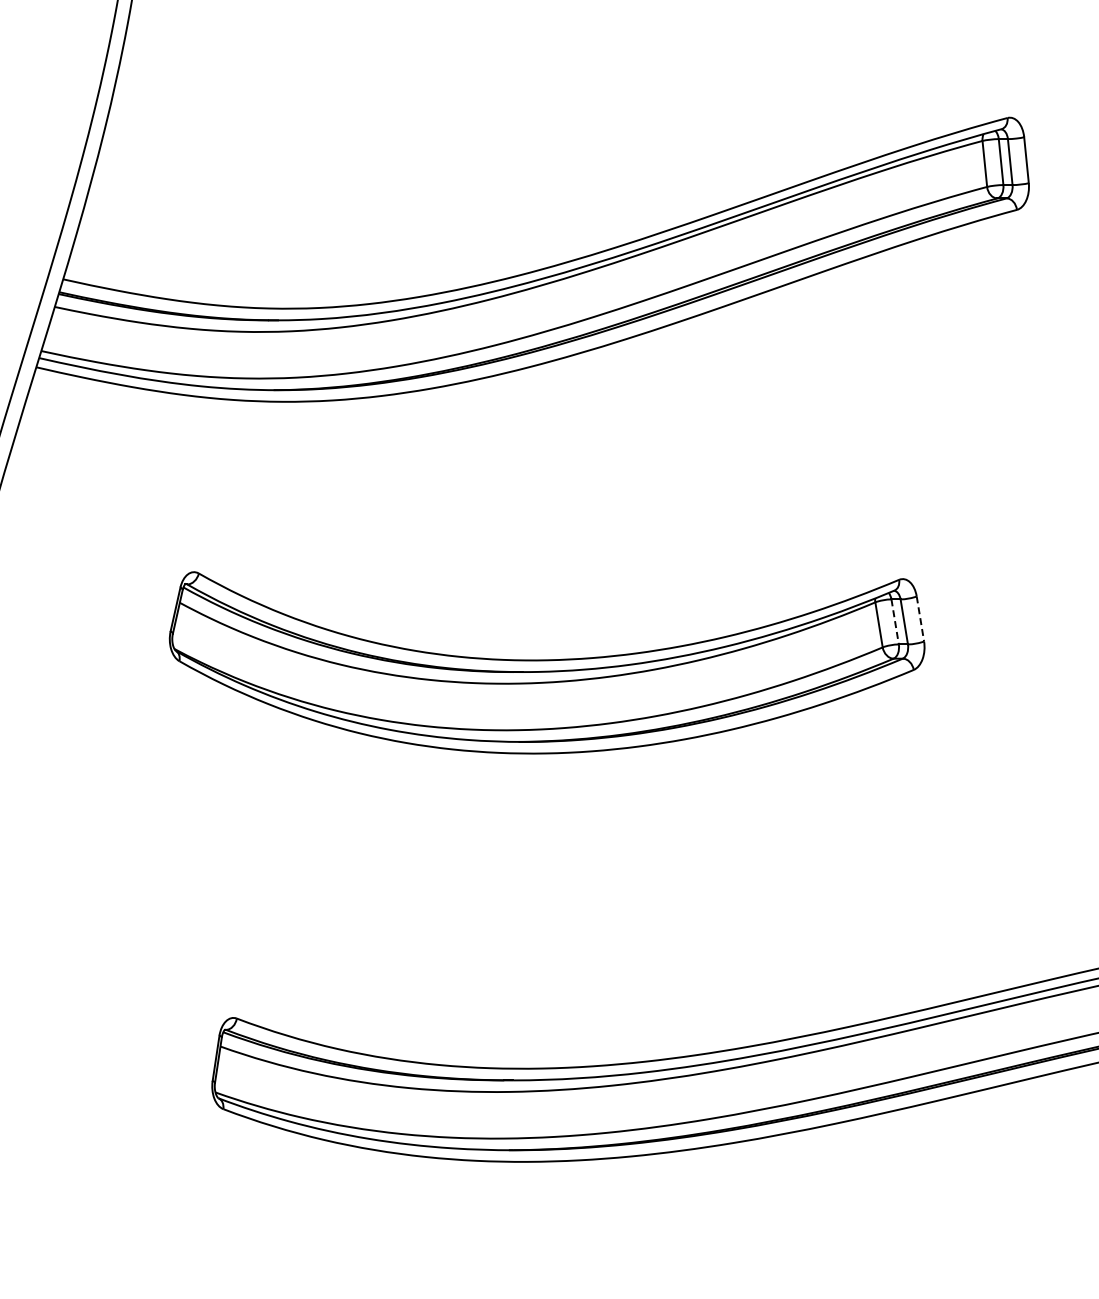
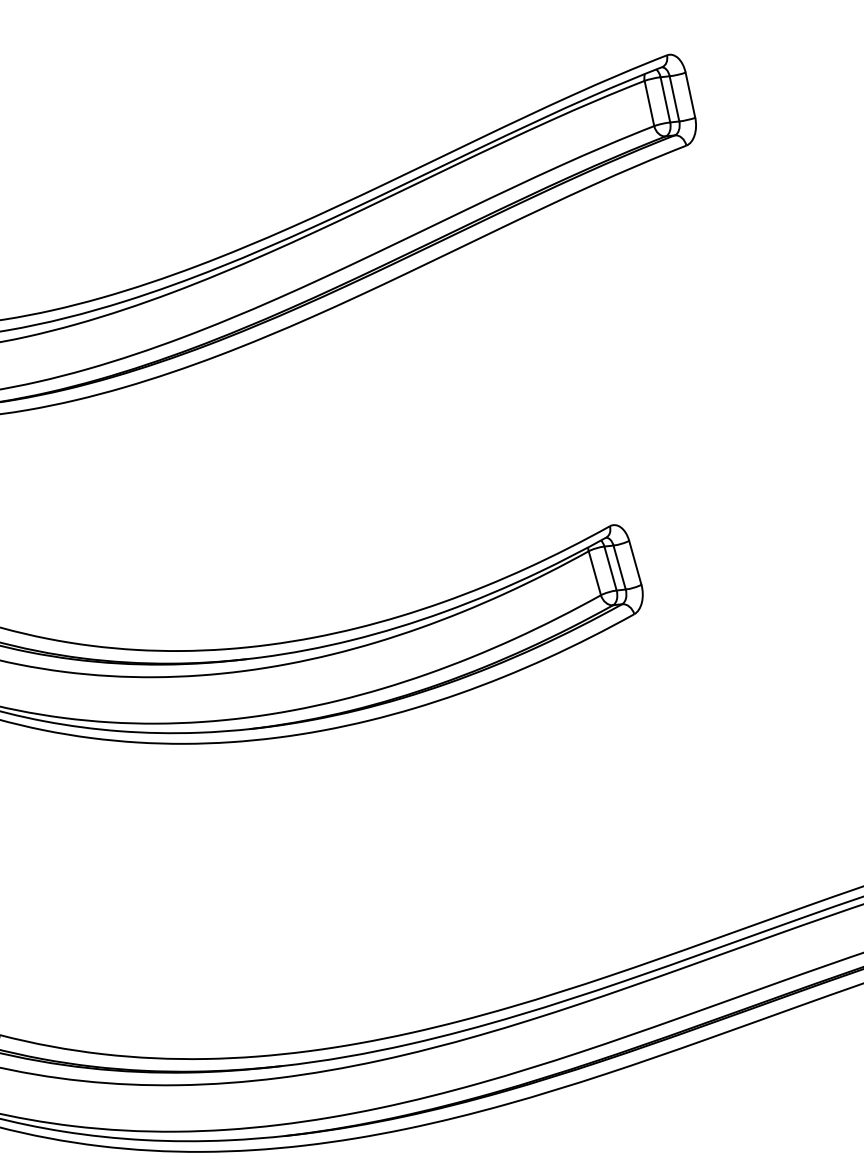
line: (920, 618) -> (635, 562), dashed -> solid
line: (895, 621) -> (610, 568), dashed -> solid

